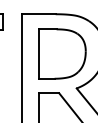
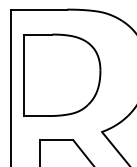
part: (62, 53) -> (62, 74), moved

